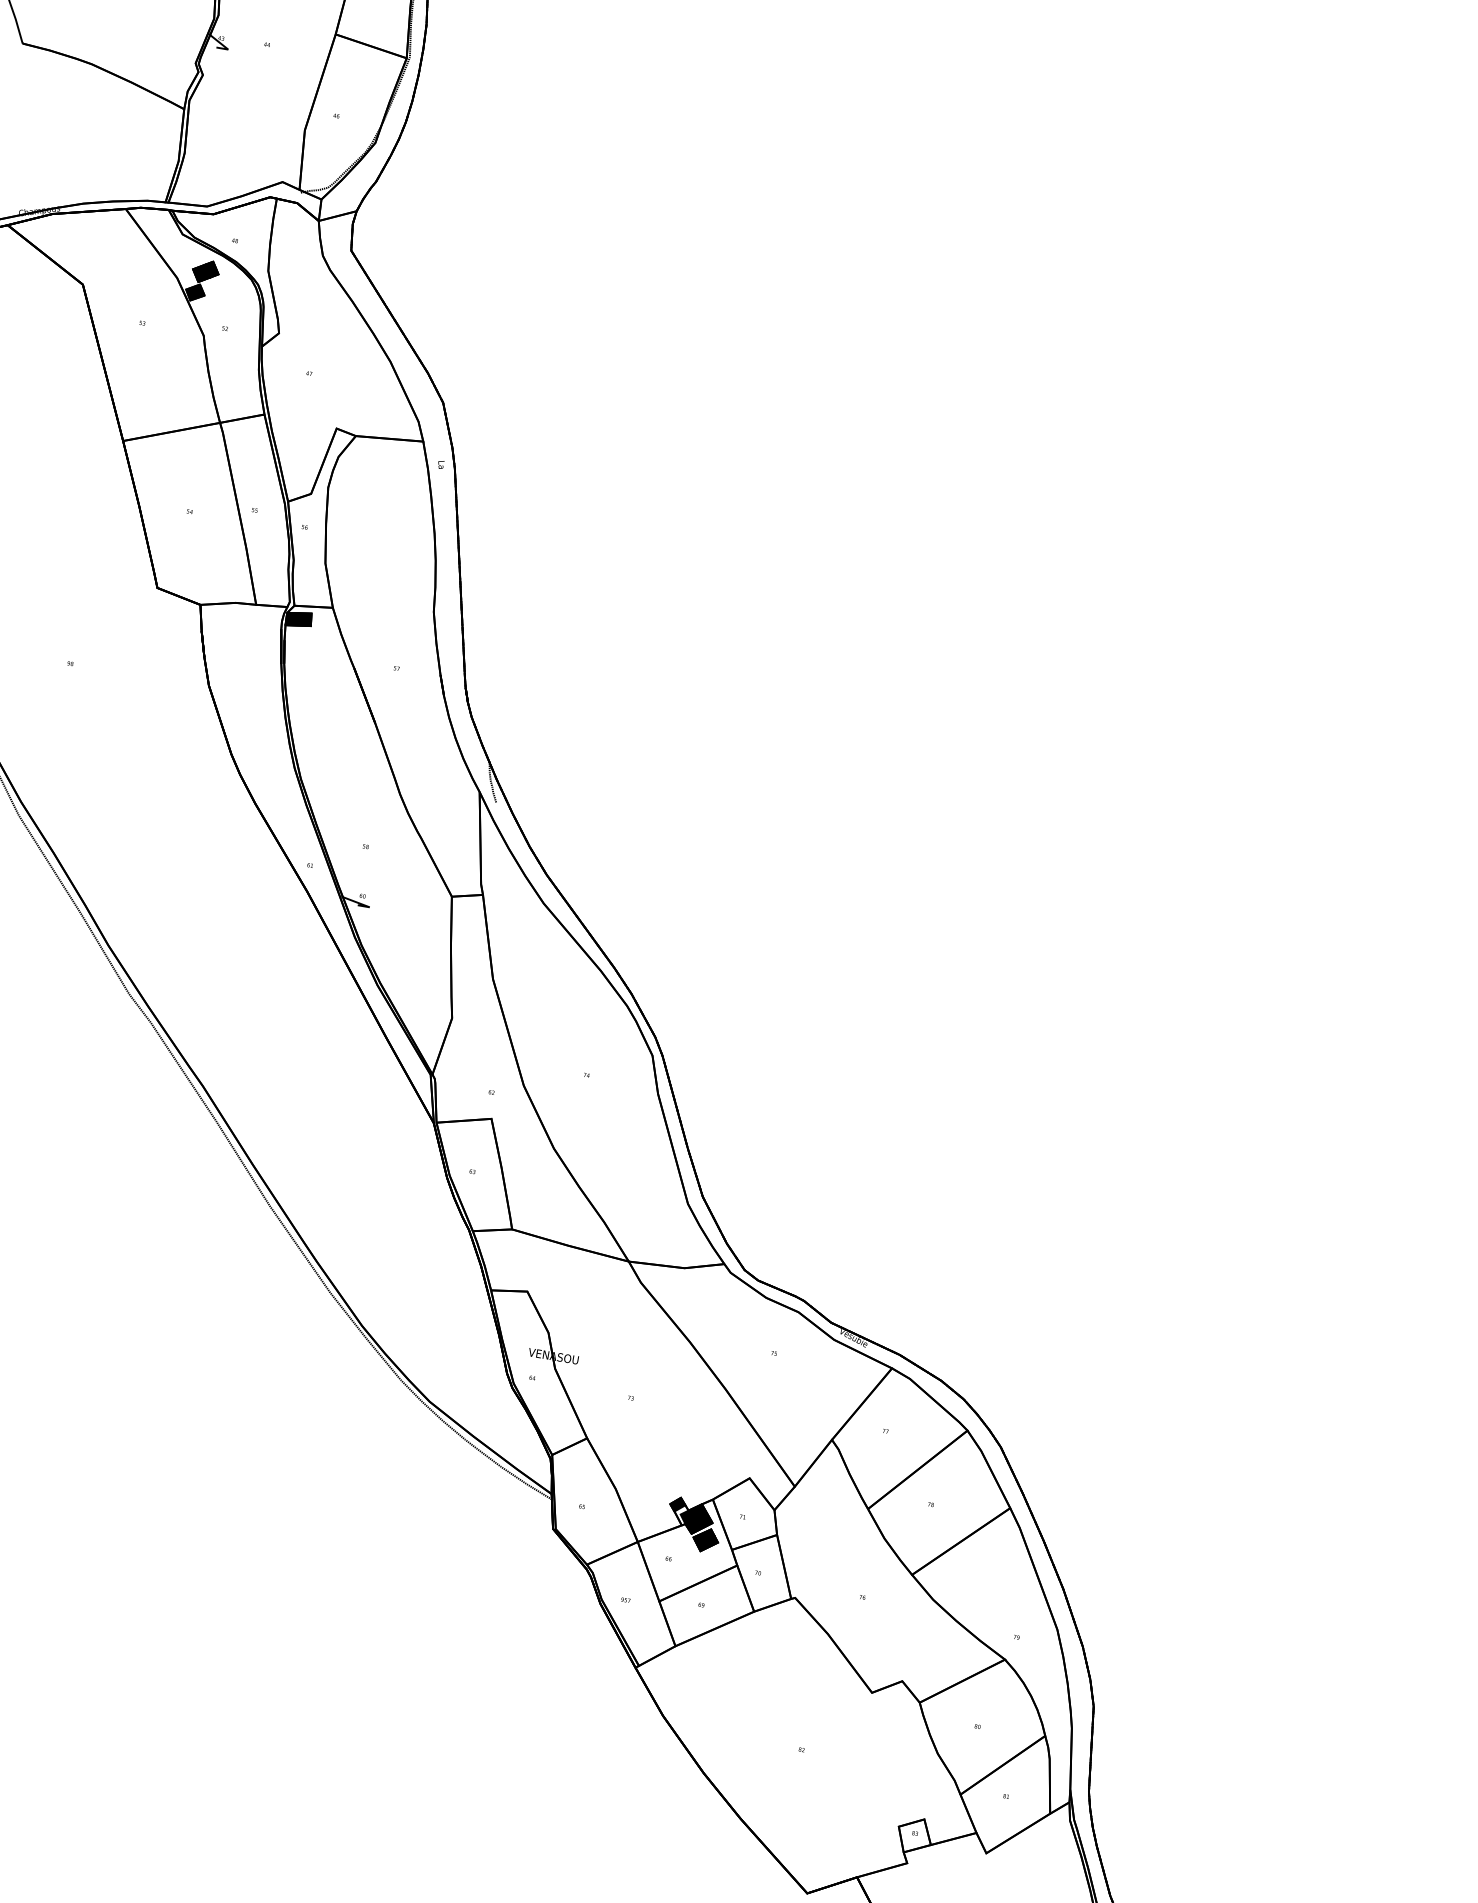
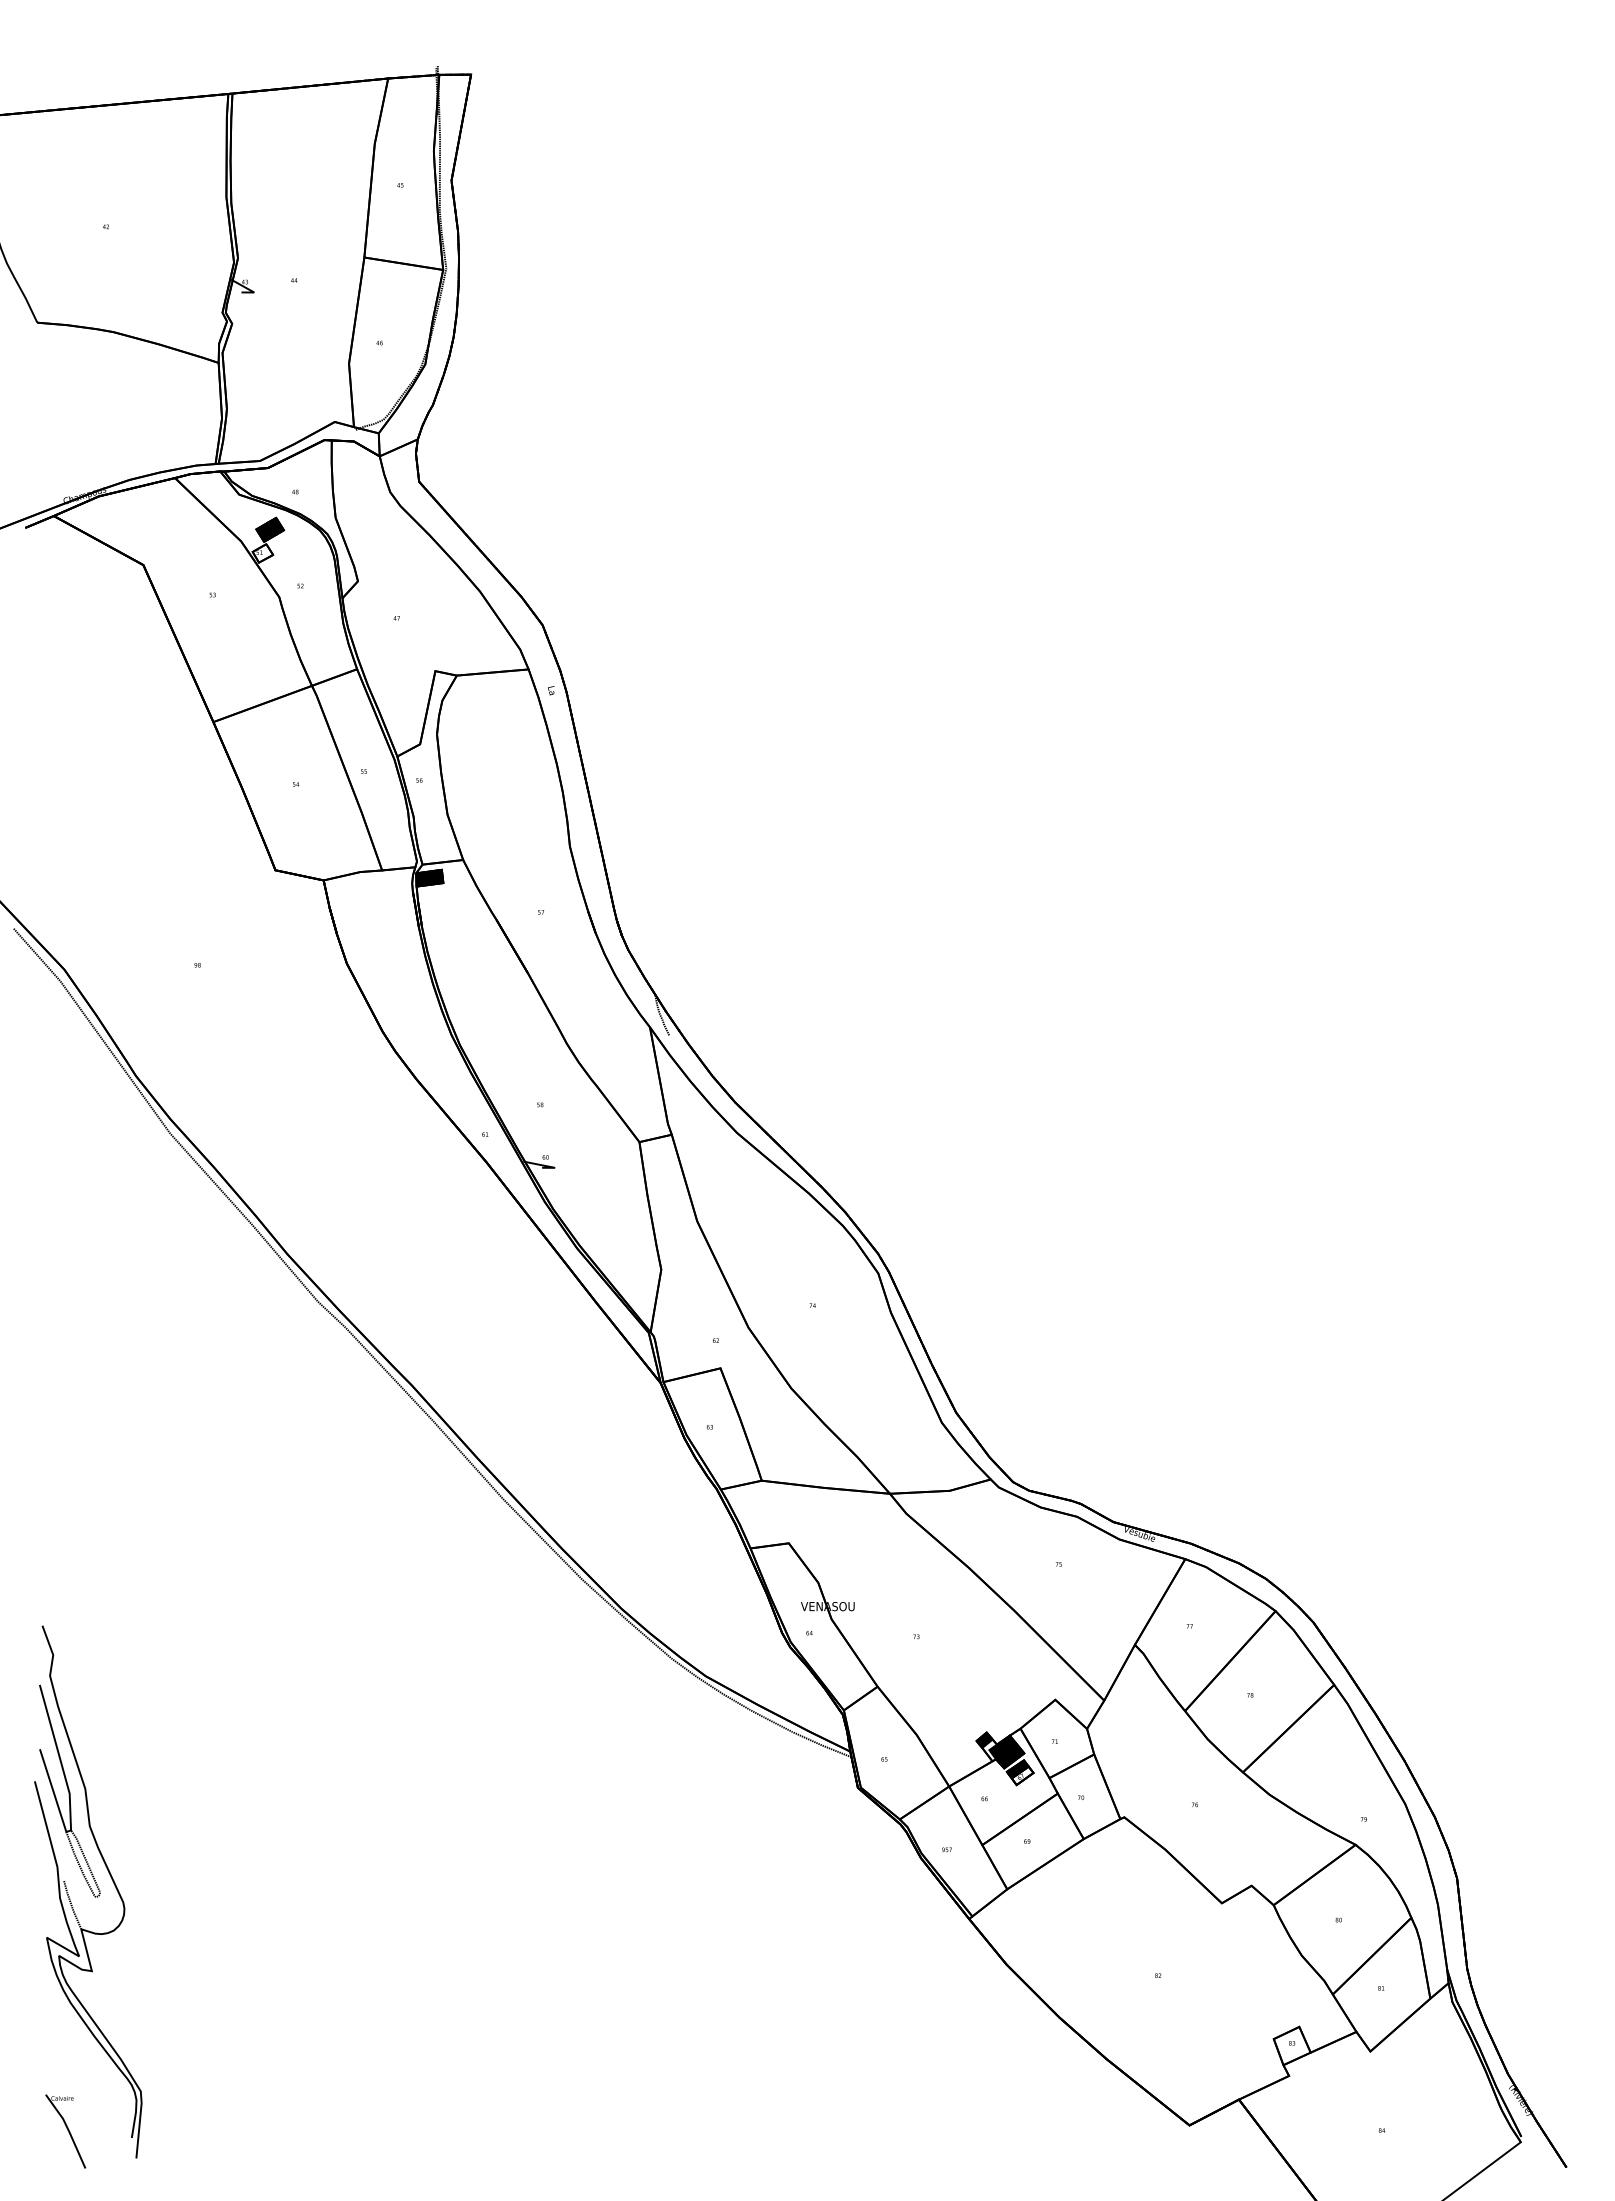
fill: (195, 292) -> (262, 553), removed
fill: (707, 1543) -> (1022, 1775), removed

